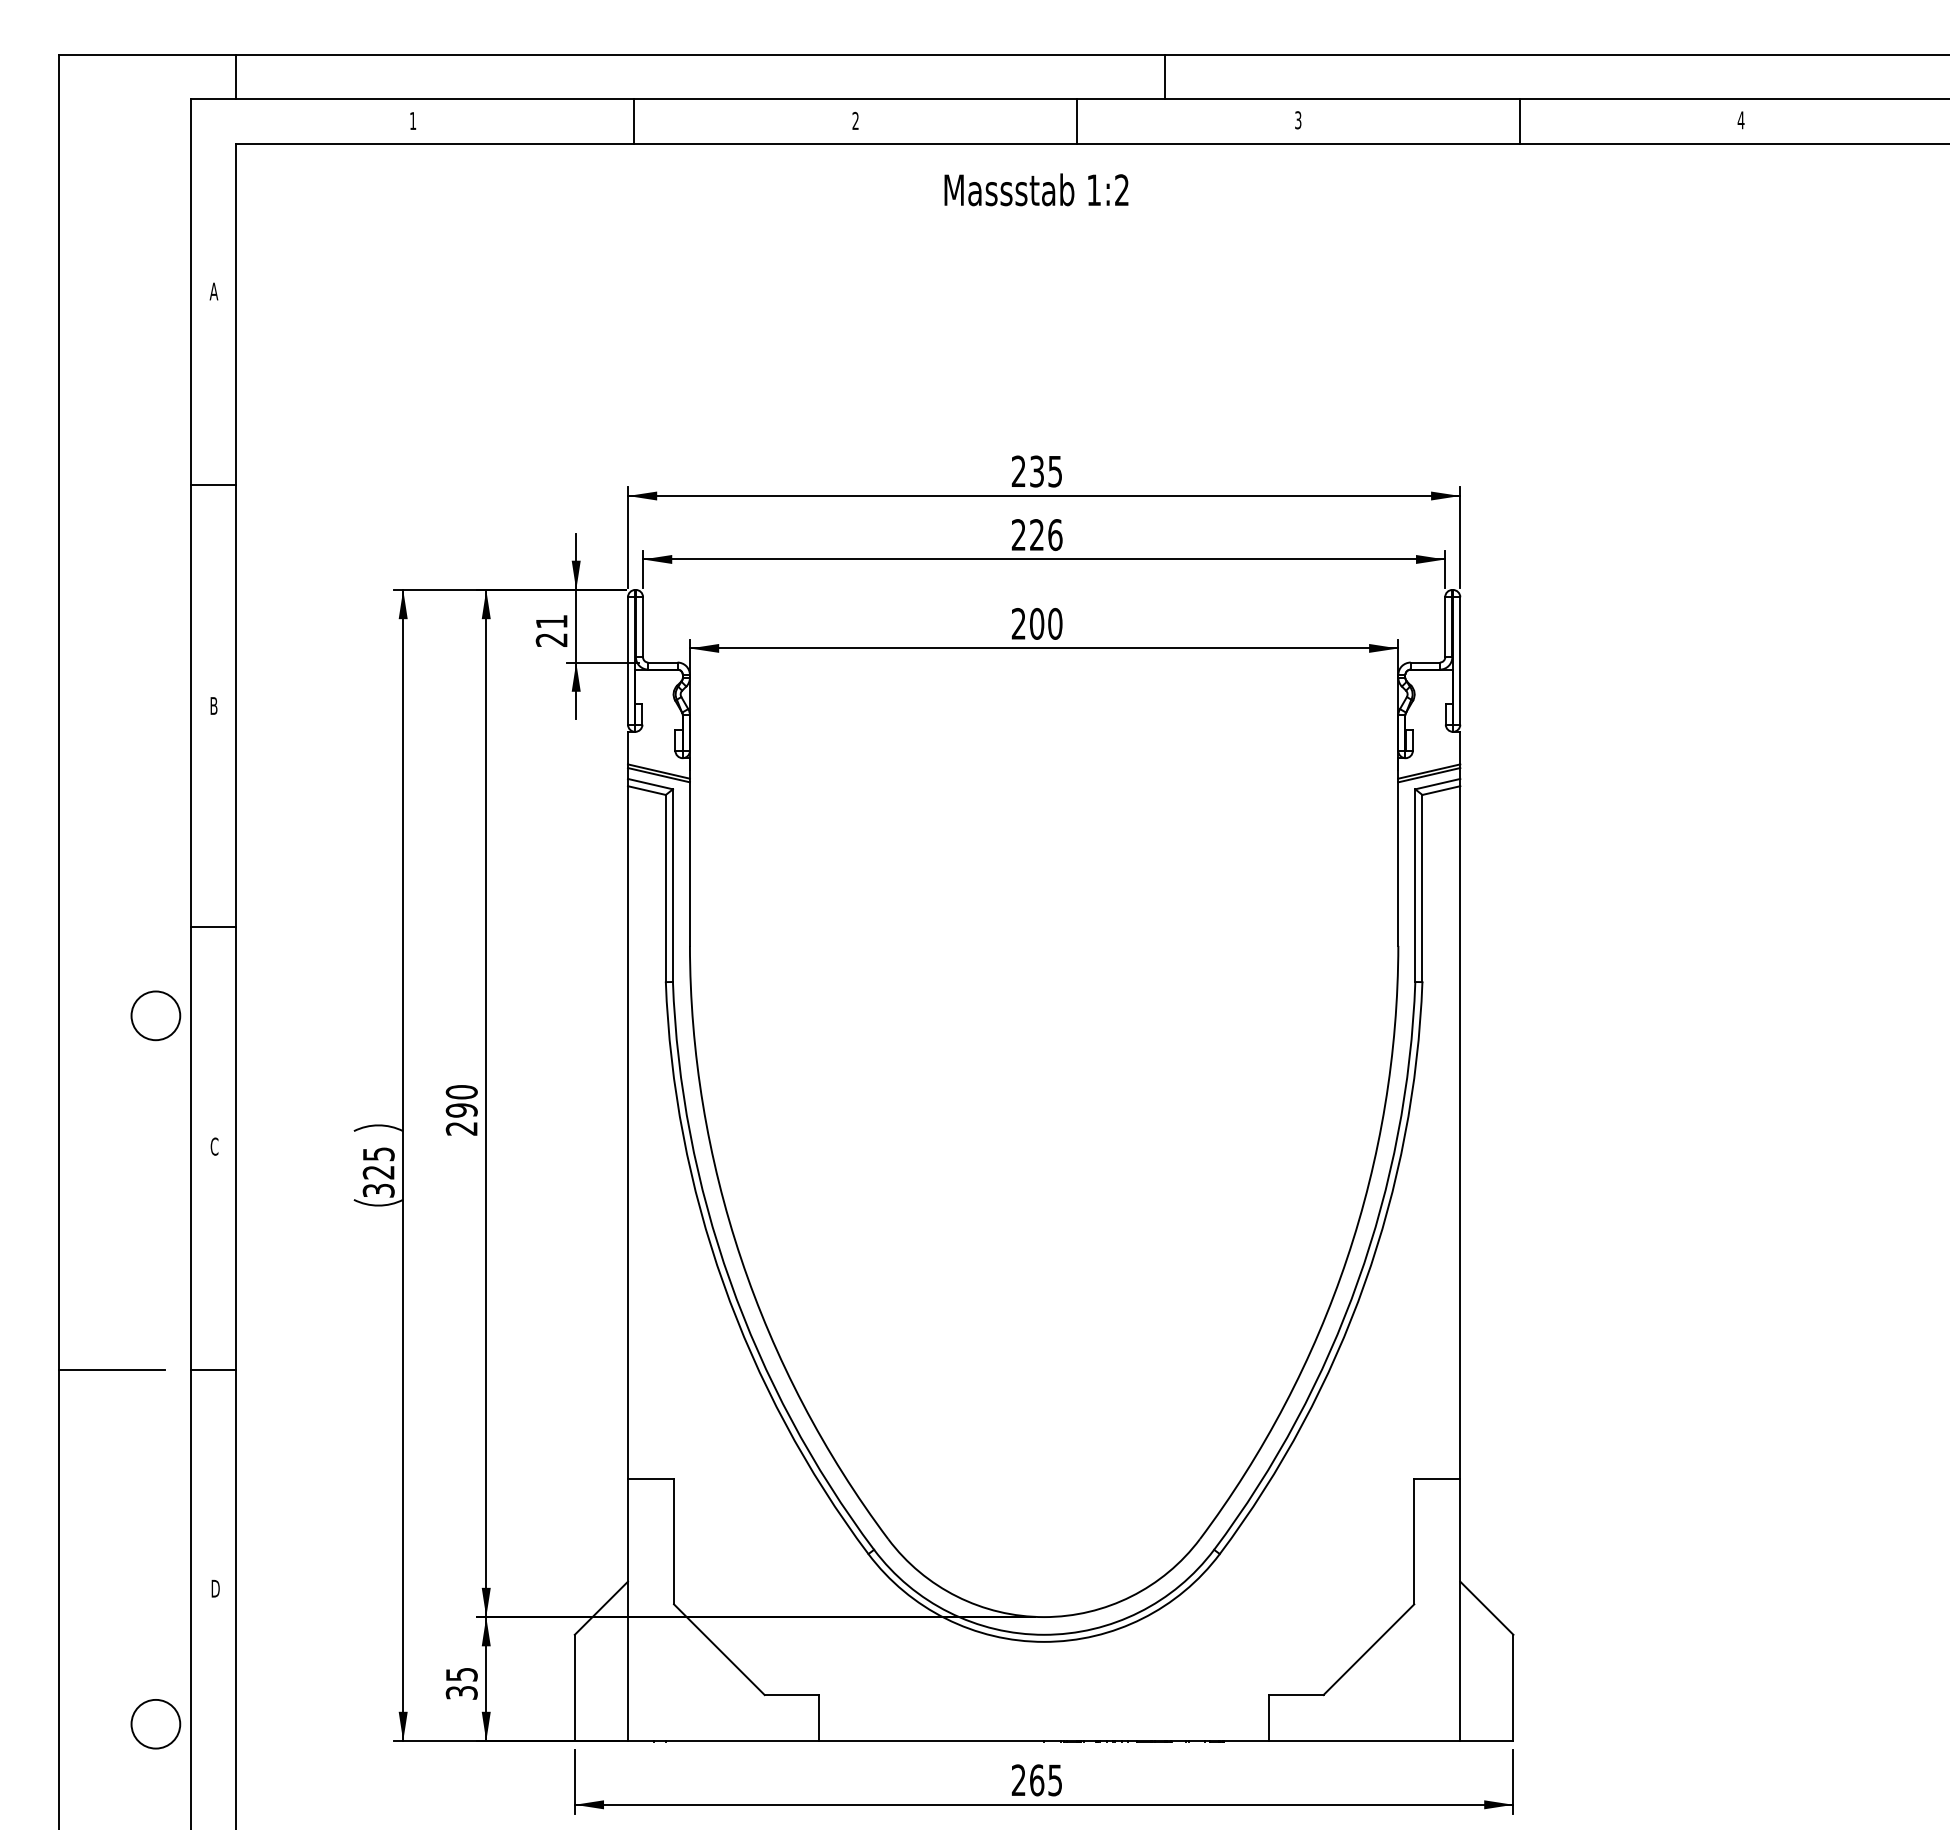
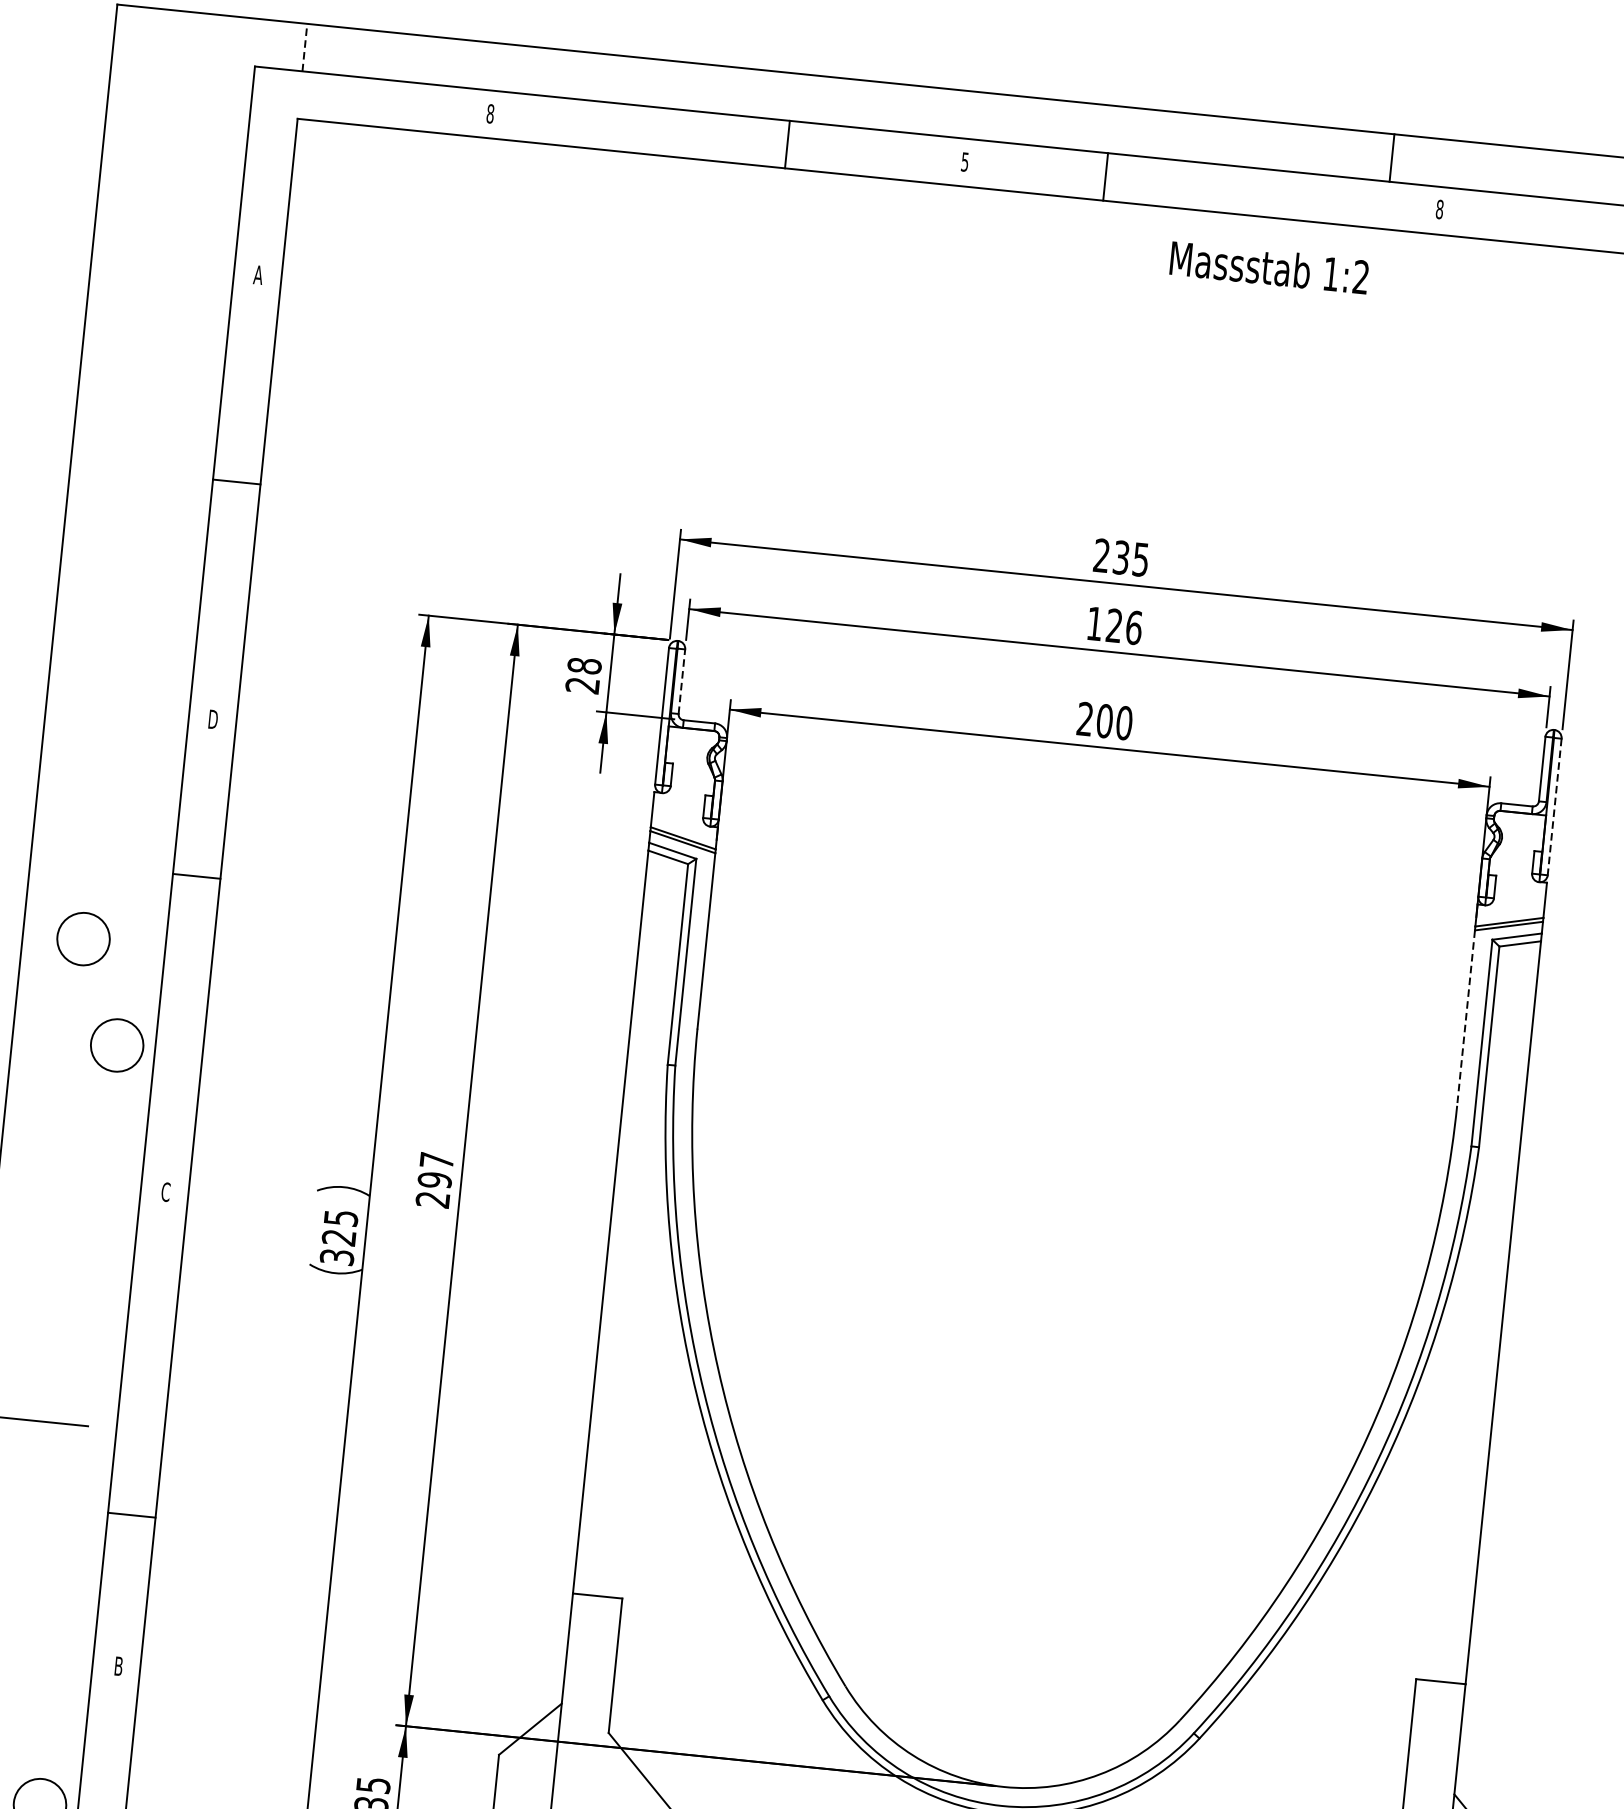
line: (235, 76) -> (304, 46), solid -> dashed
line: (1165, 77) -> (1392, 158), moved
text: (855, 120) -> (964, 161), 2 -> 5
text: (1298, 120) -> (1440, 209), 3 -> 8
text: (412, 121) -> (489, 114), 1 -> 8
line: (634, 121) -> (787, 144), moved
line: (1076, 121) -> (1105, 176), moved
text: (1036, 189) -> (1269, 267), moved
text: (1018, 534) -> (1094, 623), 226 -> 126
text: (551, 621) -> (584, 665), 21 -> 28
line: (643, 626) -> (682, 681), solid -> dashed
line: (1460, 660) -> (1554, 806), solid -> dashed
text: (214, 705) -> (213, 719), B -> D
line: (1398, 864) -> (1466, 1018), solid -> dashed
circle: (114, 920) -> (83, 938), added
line: (213, 927) -> (196, 876), moved
text: (461, 1092) -> (436, 1160), 290 -> 297
line: (213, 1370) -> (131, 1515), moved
text: (215, 1588) -> (118, 1666), D -> B

